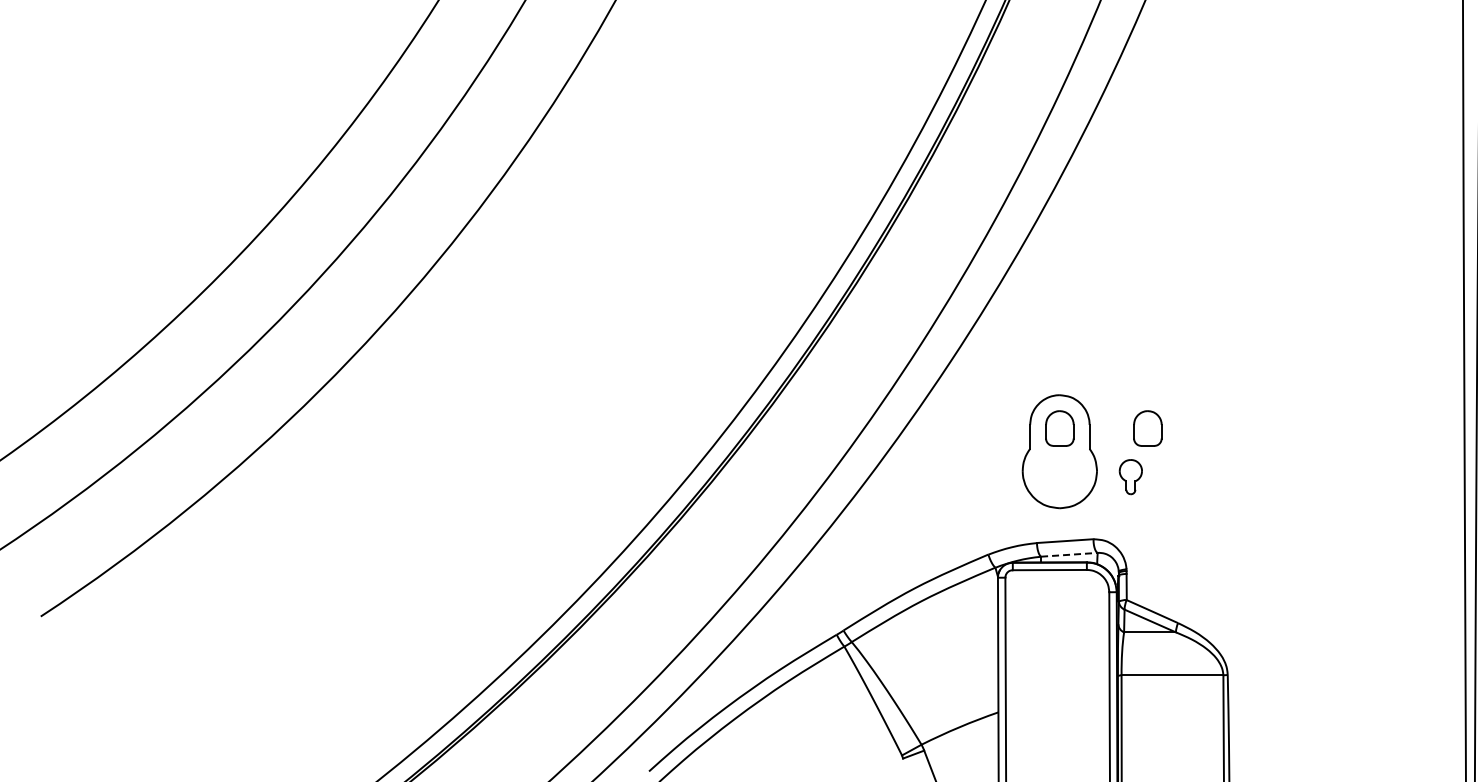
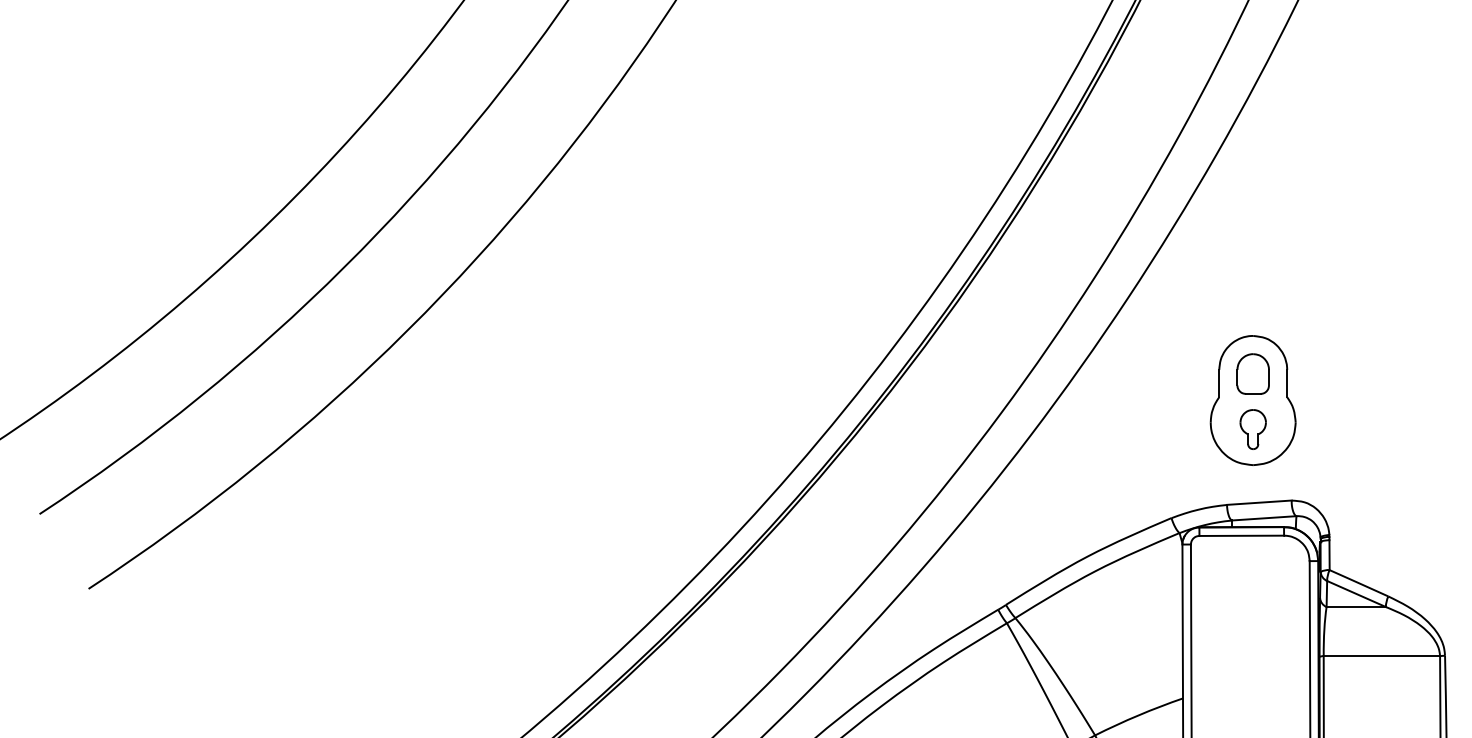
part: (1147, 428) -> (1353, 374), removed
part: (1130, 477) -> (1252, 430), moved
line: (1069, 554) -> (1264, 517), dashed -> solid

